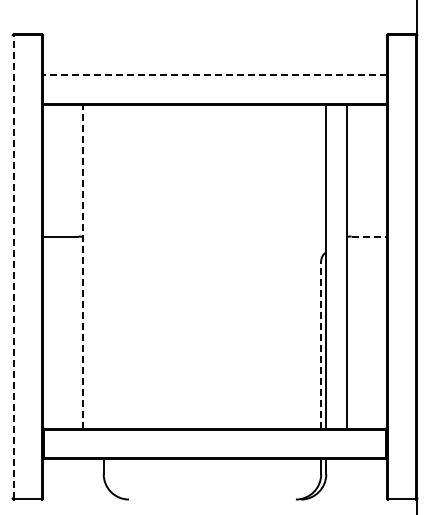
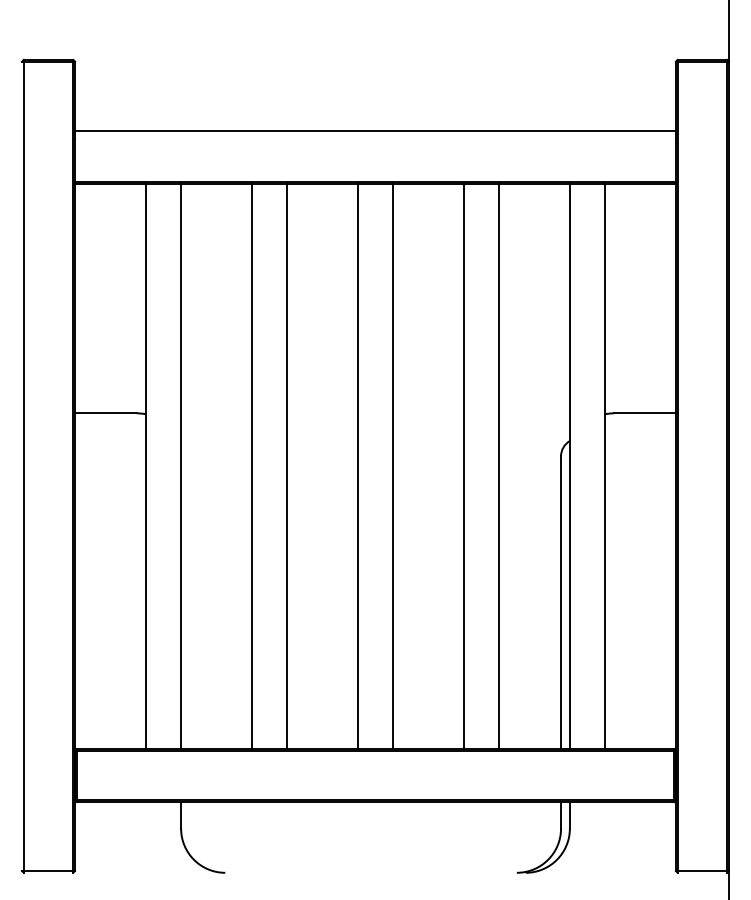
line: (215, 74) -> (376, 130), dashed -> solid
line: (369, 236) -> (645, 413), dashed -> solid
line: (13, 266) -> (23, 465), dashed -> solid
line: (83, 266) -> (145, 465), dashed -> solid
line: (103, 266) -> (180, 465), added
line: (144, 266) -> (252, 465), added
line: (164, 266) -> (287, 465), added
line: (204, 266) -> (357, 465), added
line: (225, 266) -> (393, 465), added
line: (265, 266) -> (463, 465), added
line: (285, 266) -> (498, 465), added
line: (321, 344) -> (561, 601), dashed -> solid

